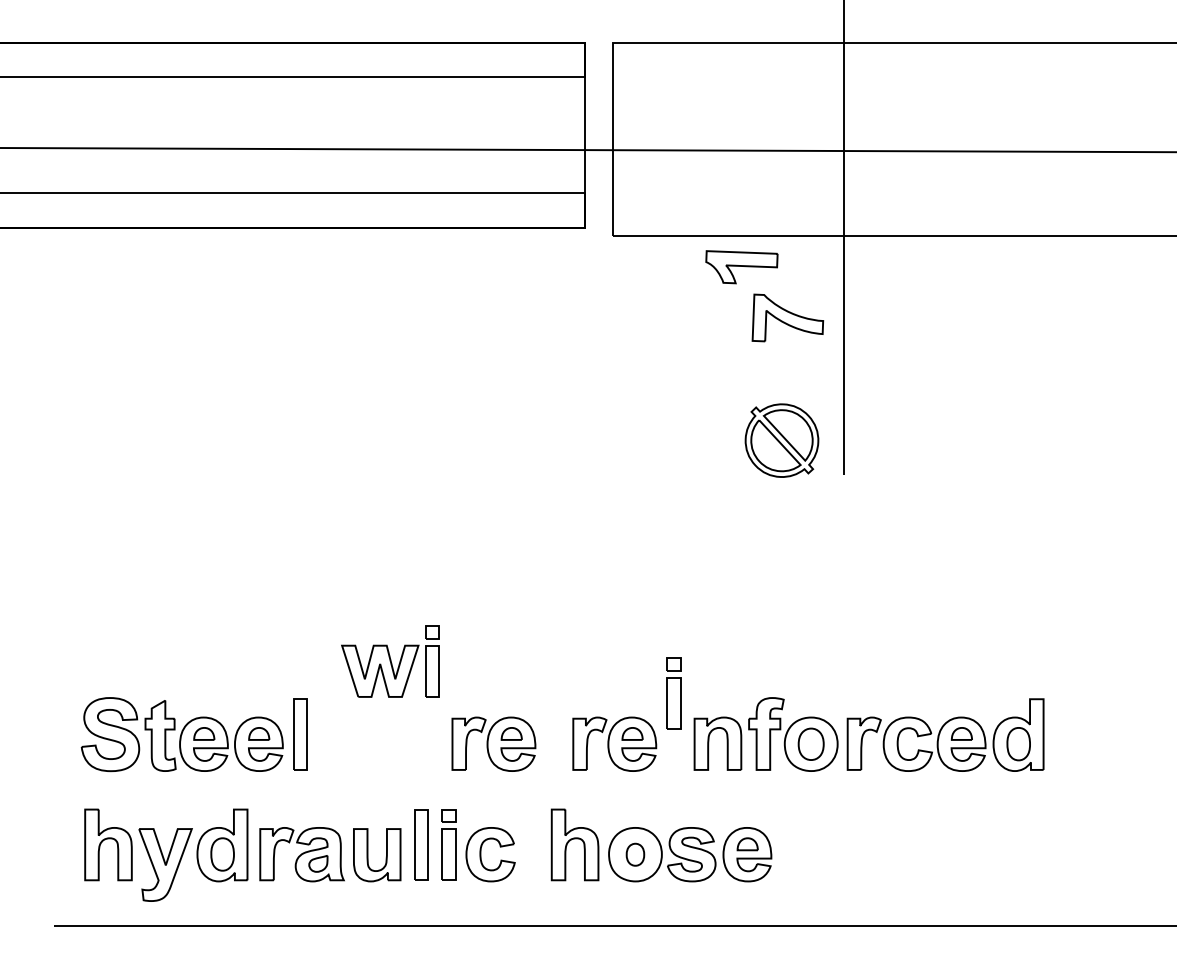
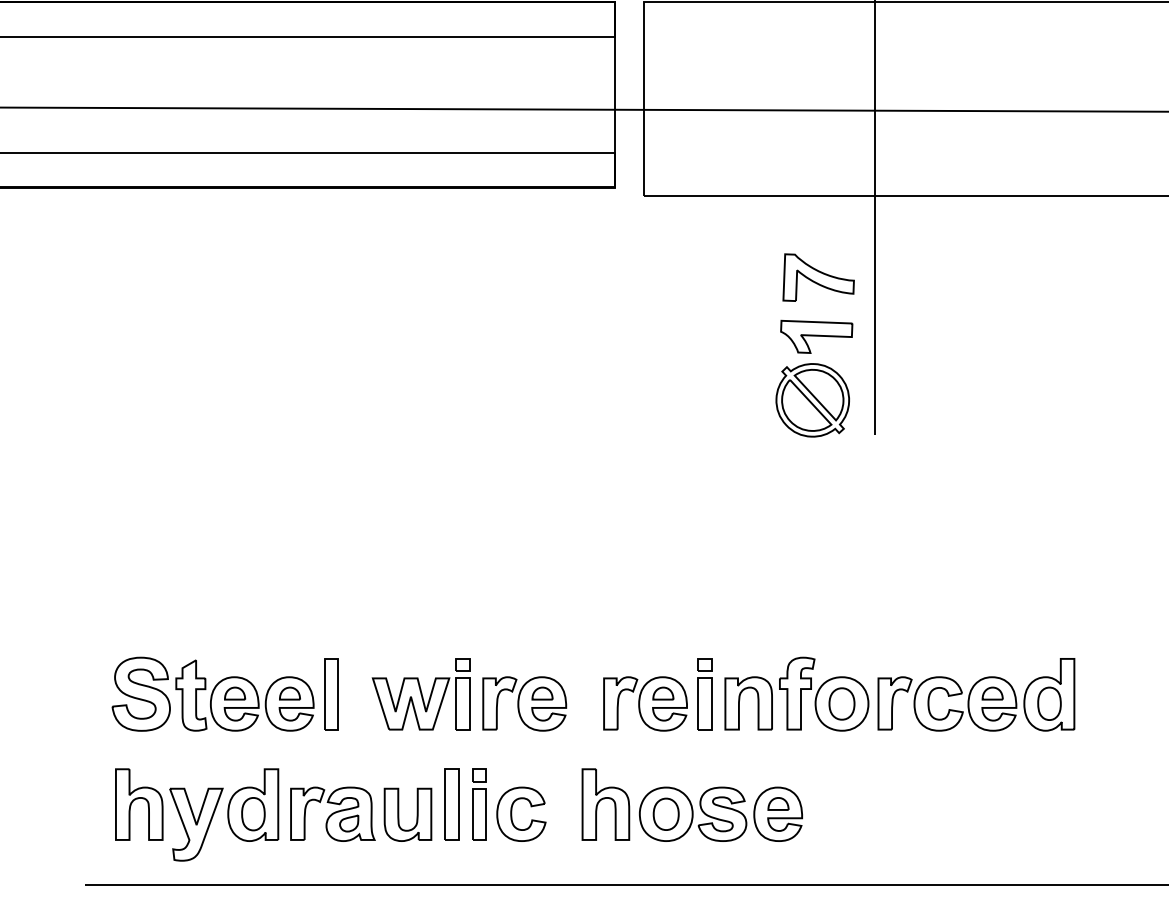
part: (741, 267) -> (816, 337), moved
part: (390, 661) -> (421, 694), moved
part: (673, 693) -> (704, 694), moved
part: (635, 854) -> (666, 814), size x1.43

